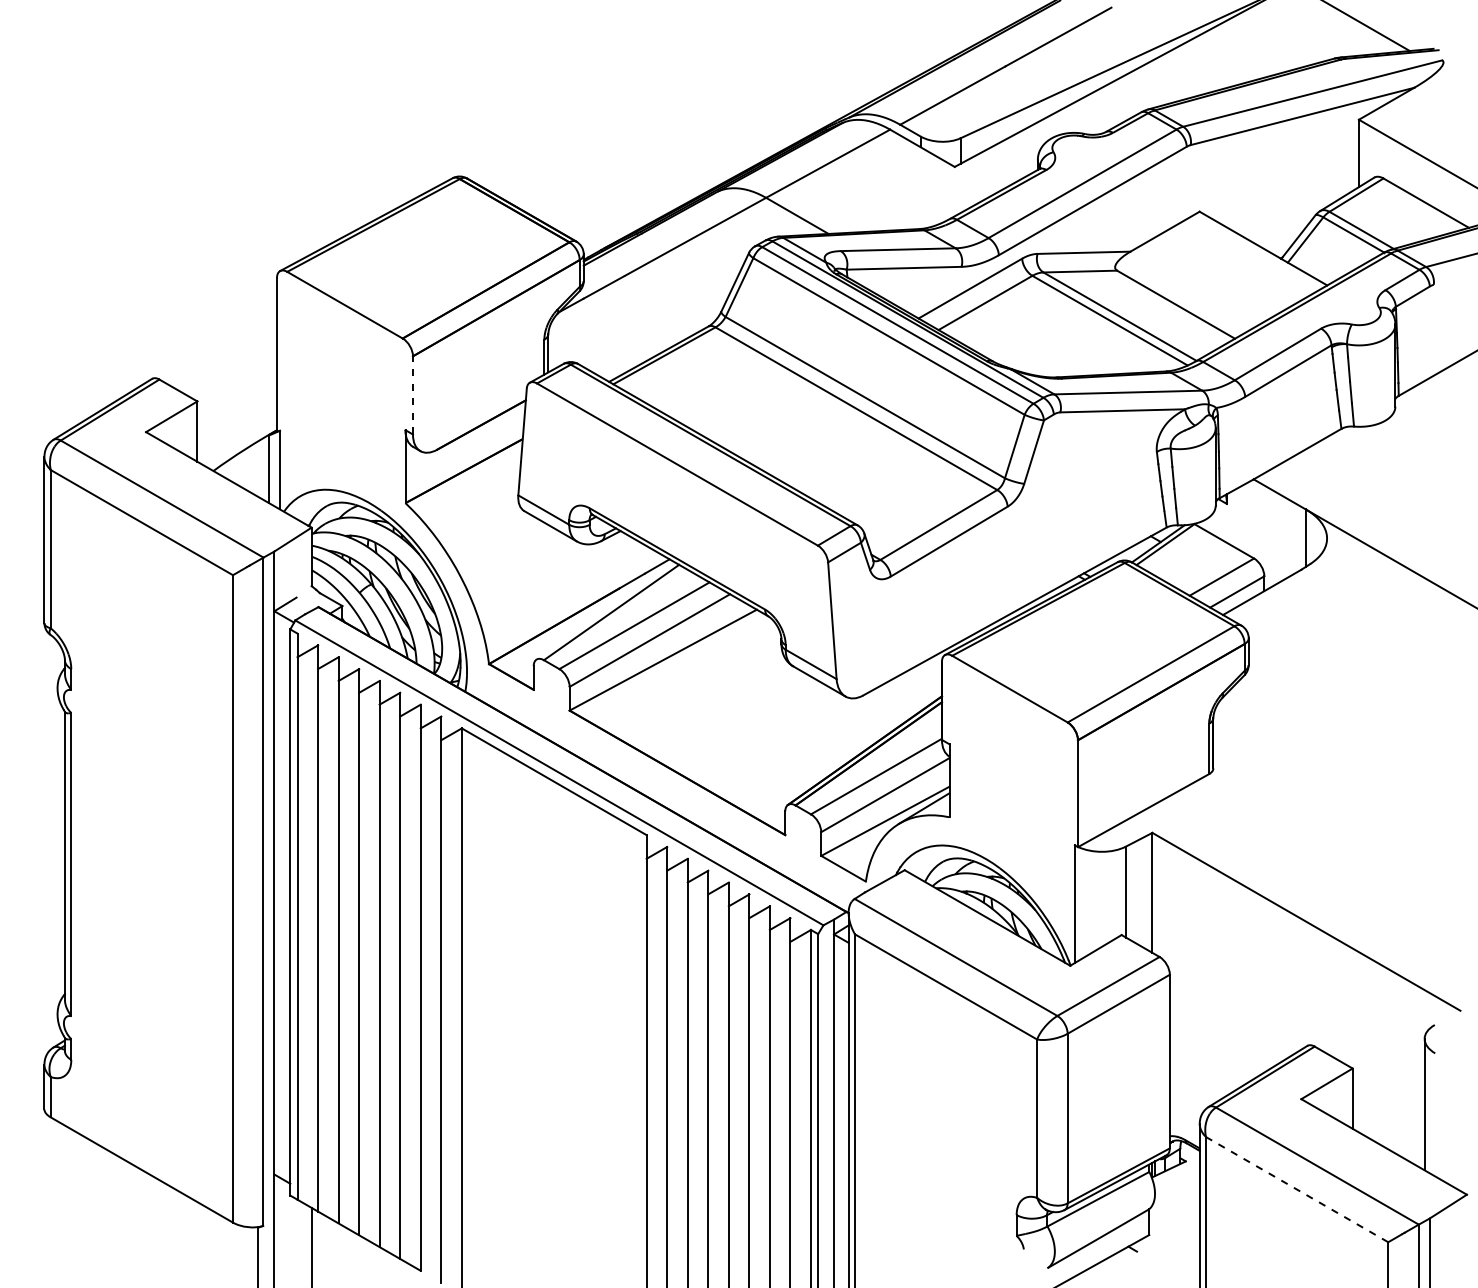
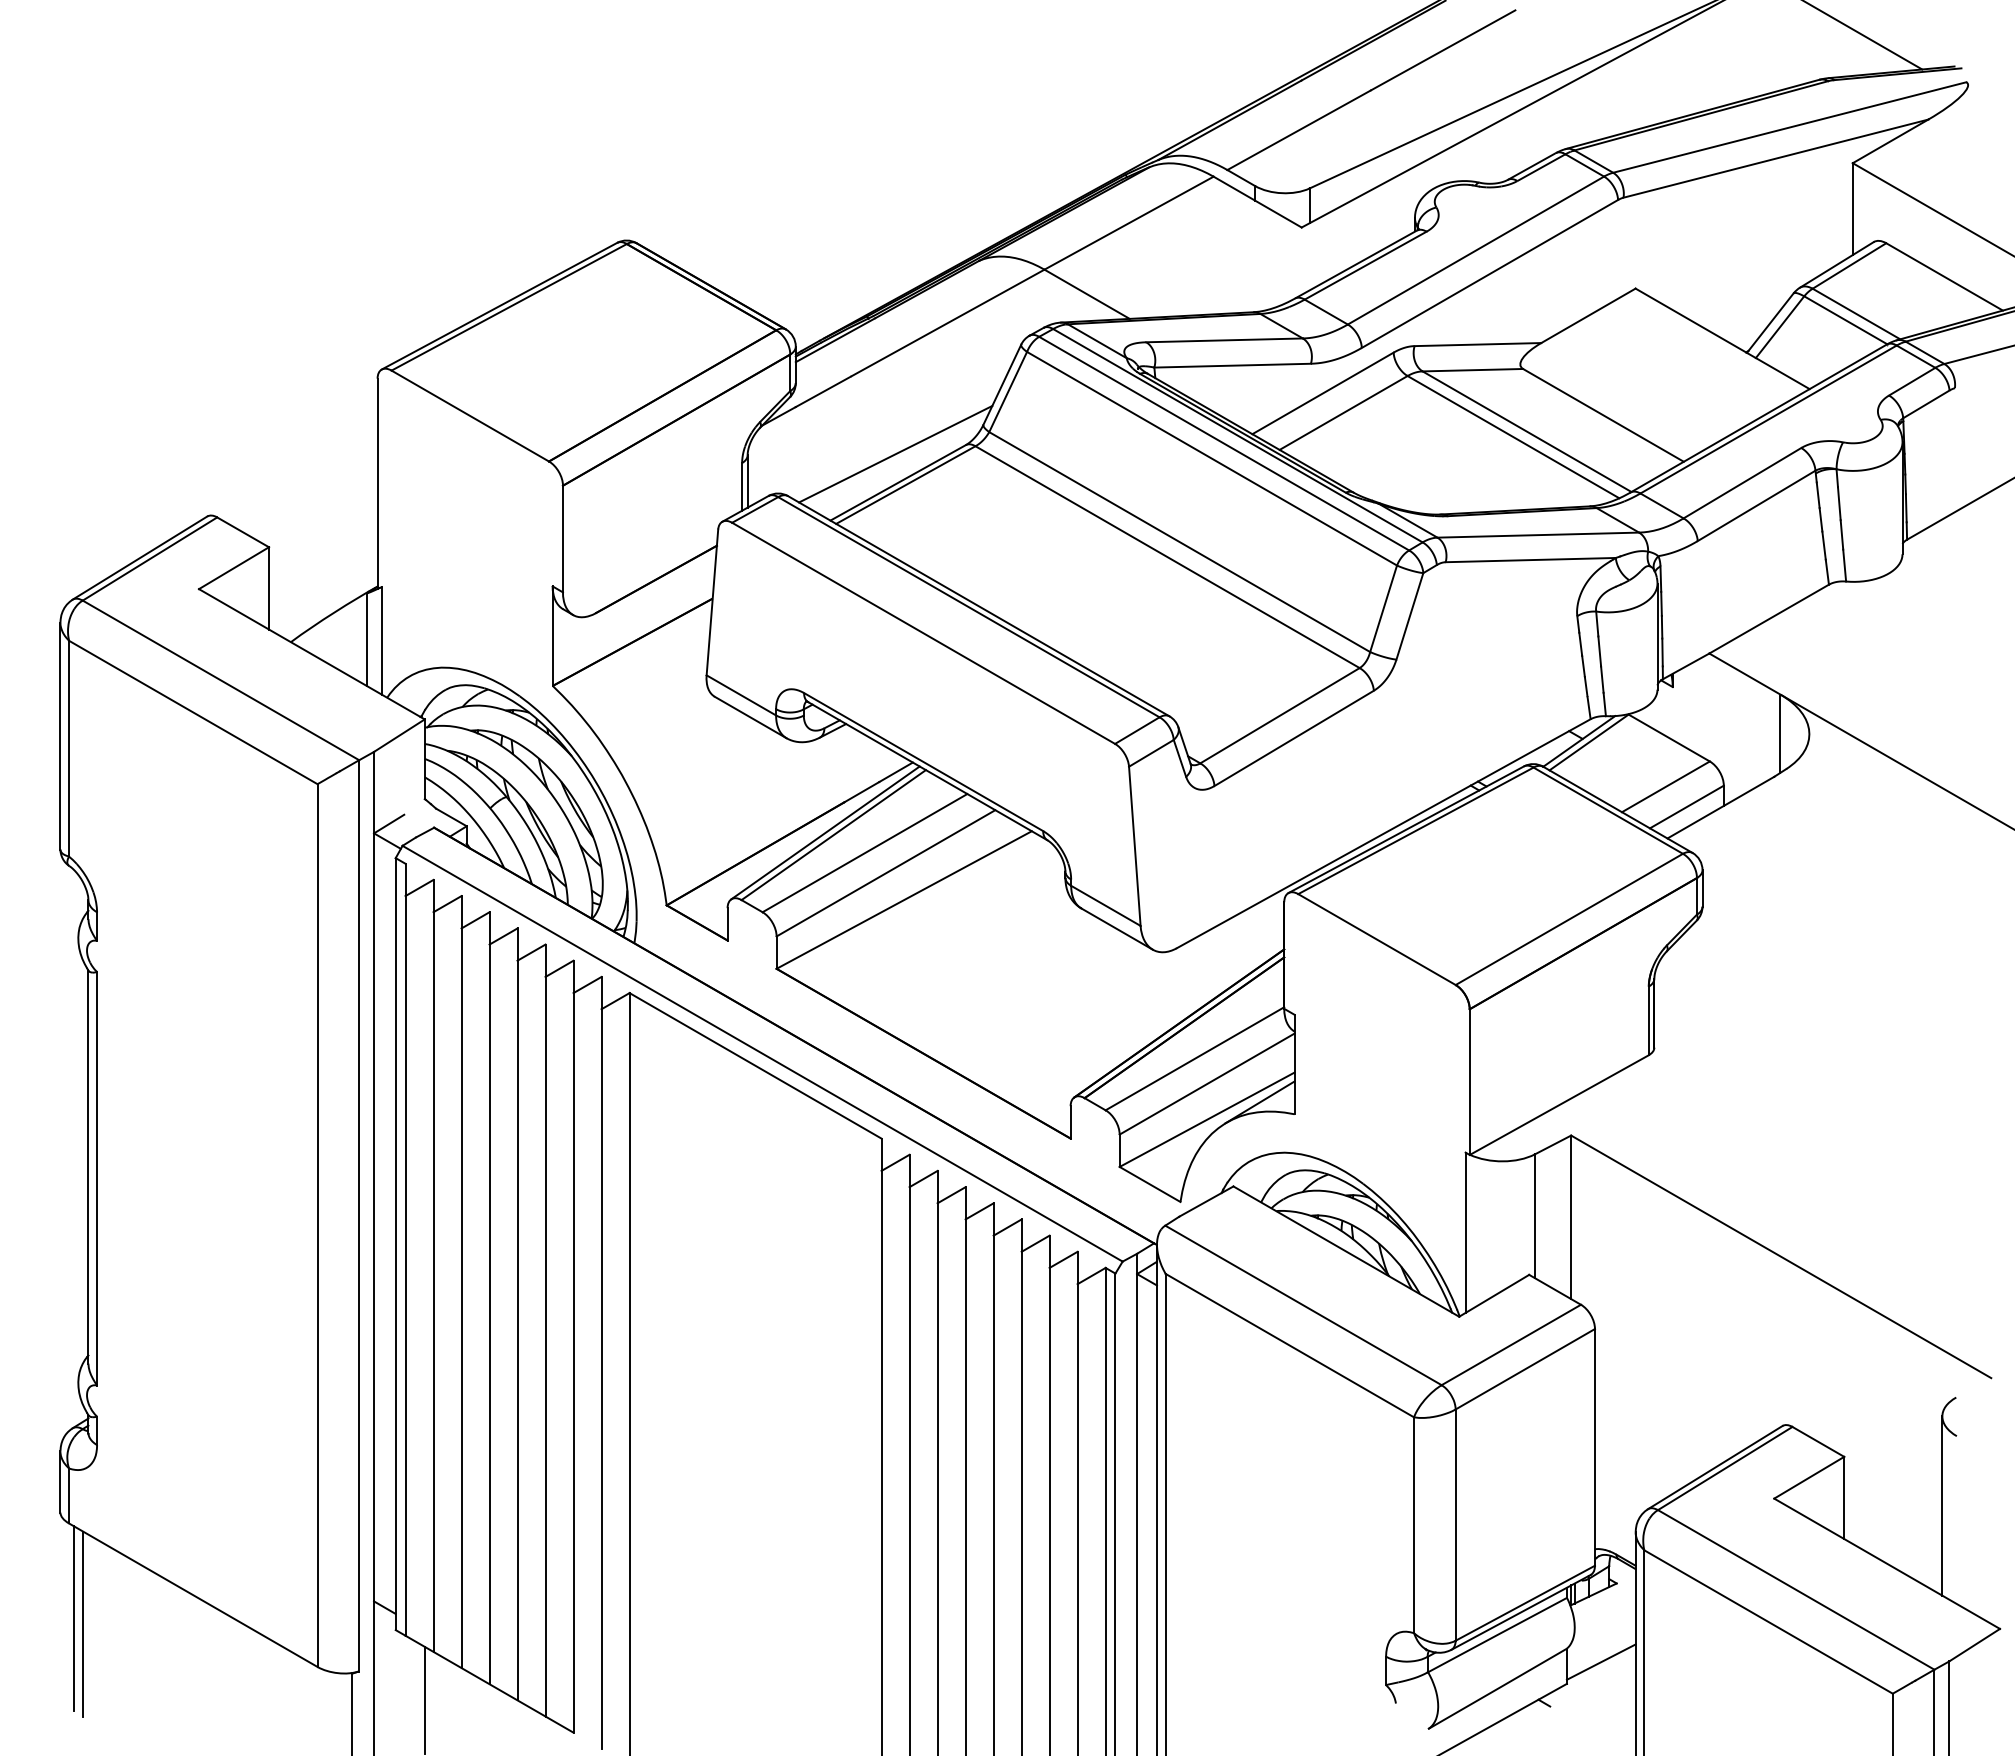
line: (656, 332) -> (895, 453), added
line: (412, 395) -> (562, 538), dashed -> solid
line: (605, 610) -> (825, 832), added
line: (54, 1187) -> (74, 1618), added
line: (1297, 1189) -> (1768, 1621), dashed -> solid
line: (60, 1190) -> (82, 1623), added
line: (1173, 1218) -> (1600, 1661), added

